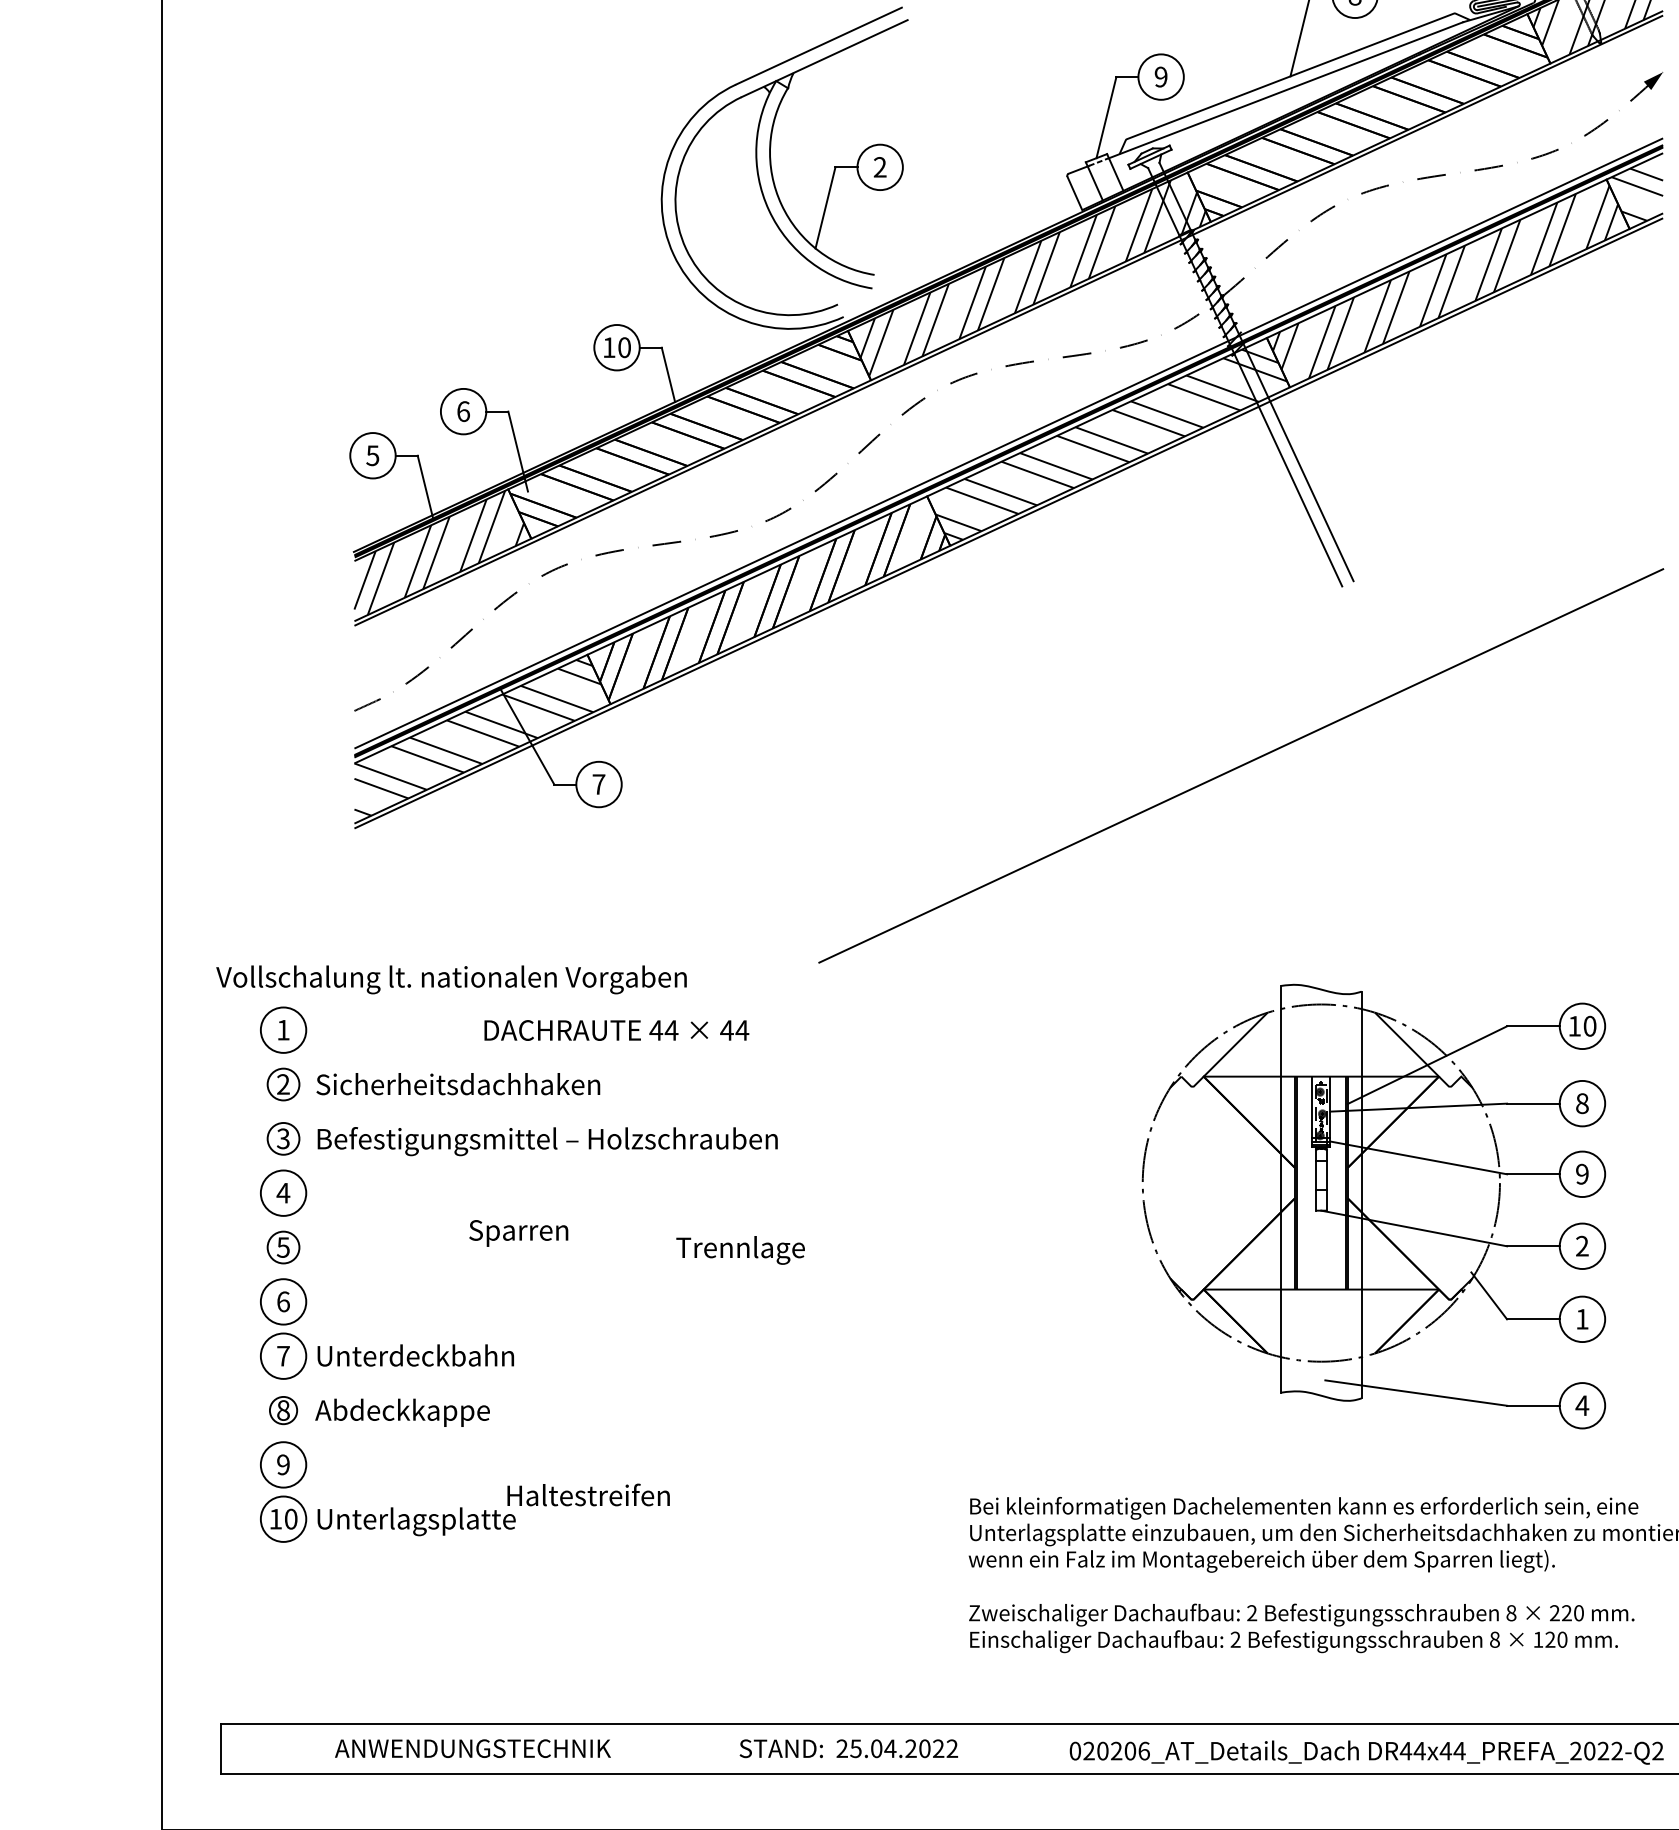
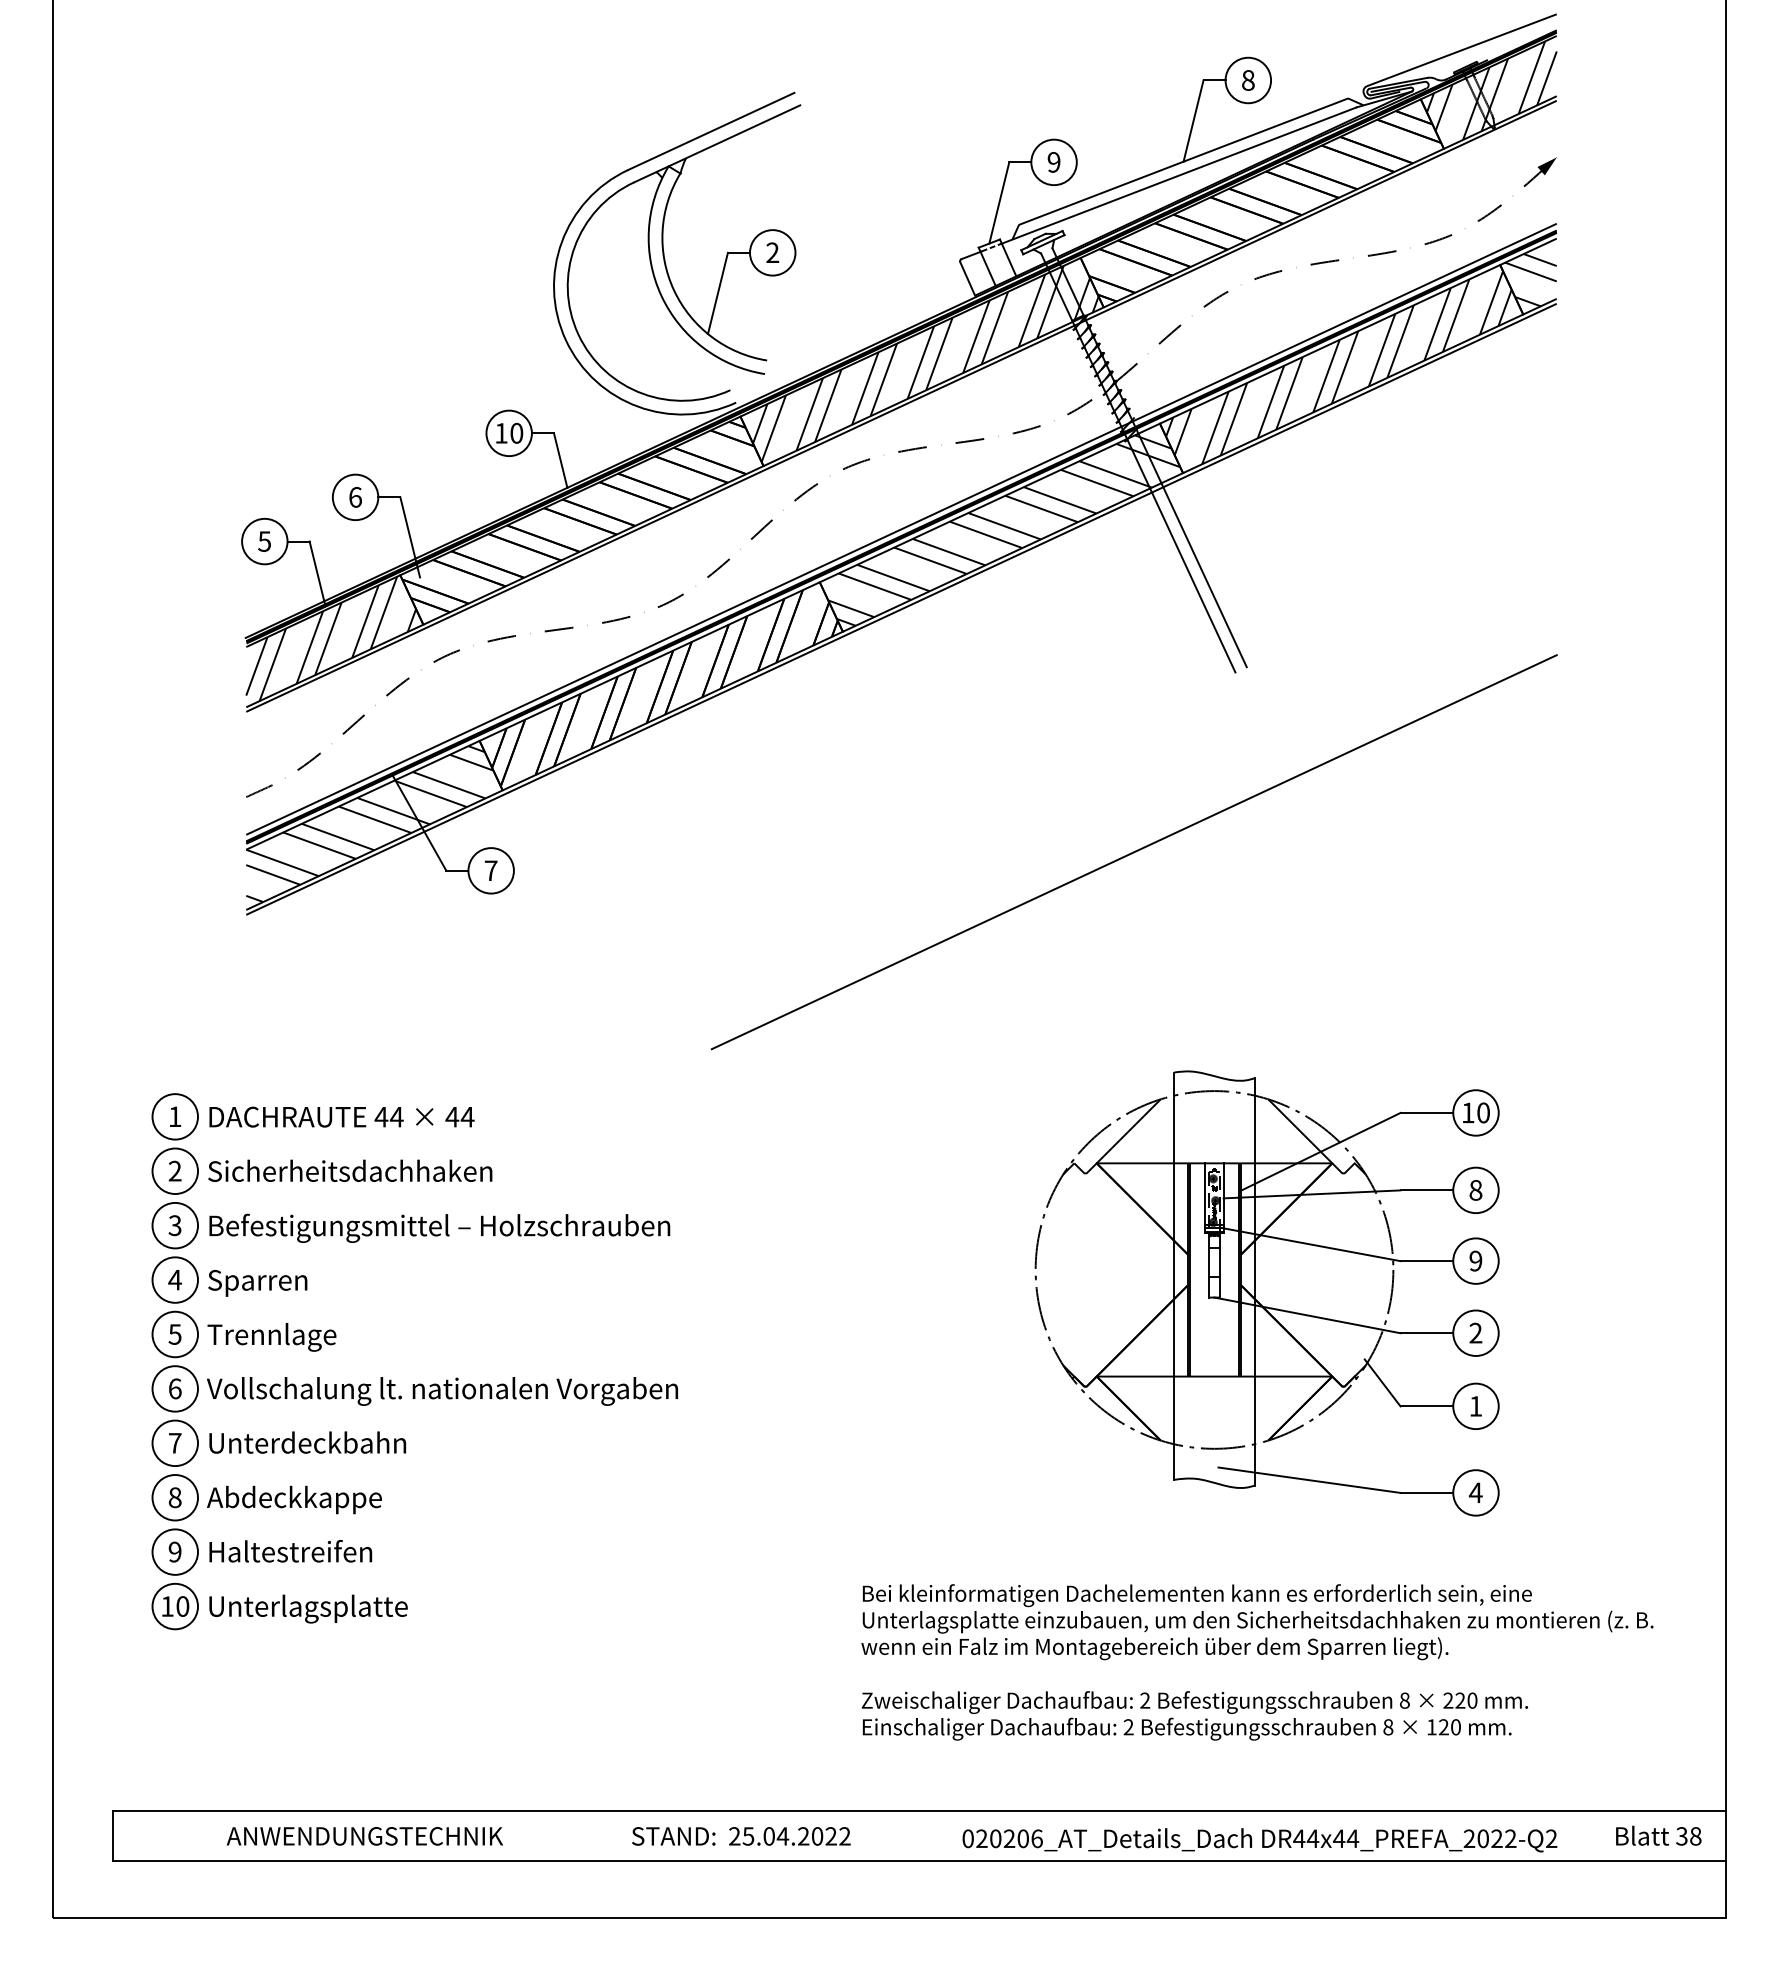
text: (451, 979) -> (442, 1391), moved
text: (616, 1029) -> (341, 1116), moved
circle: (283, 1084) -> (175, 1171), size x1.43
circle: (283, 1138) -> (175, 1225), size x1.43
text: (518, 1233) -> (257, 1283), moved
circle: (283, 1247) -> (175, 1334), size x1.43
text: (740, 1250) -> (271, 1337), moved
circle: (283, 1410) -> (175, 1497), size x1.67
text: (588, 1495) -> (290, 1551), moved

